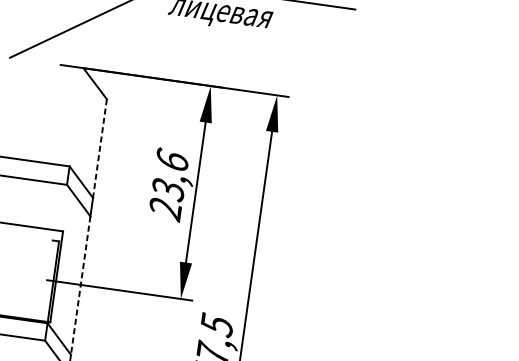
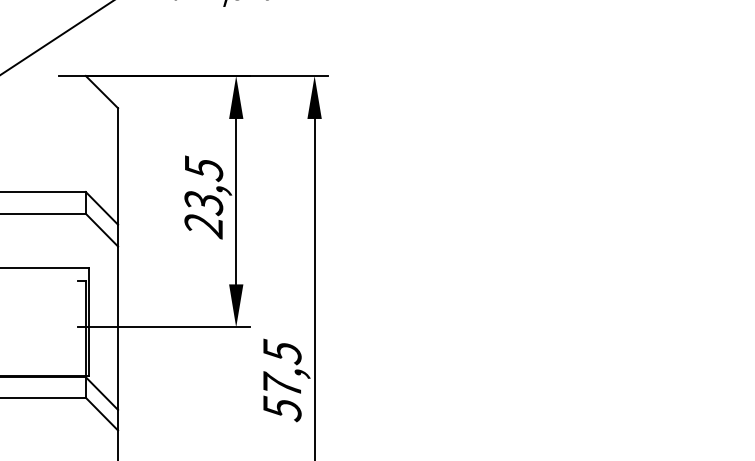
line: (100, 148) -> (118, 166), dashed -> solid
text: (172, 160) -> (203, 168), 23,6 -> 23,5
line: (81, 285) -> (118, 328), dashed -> solid

